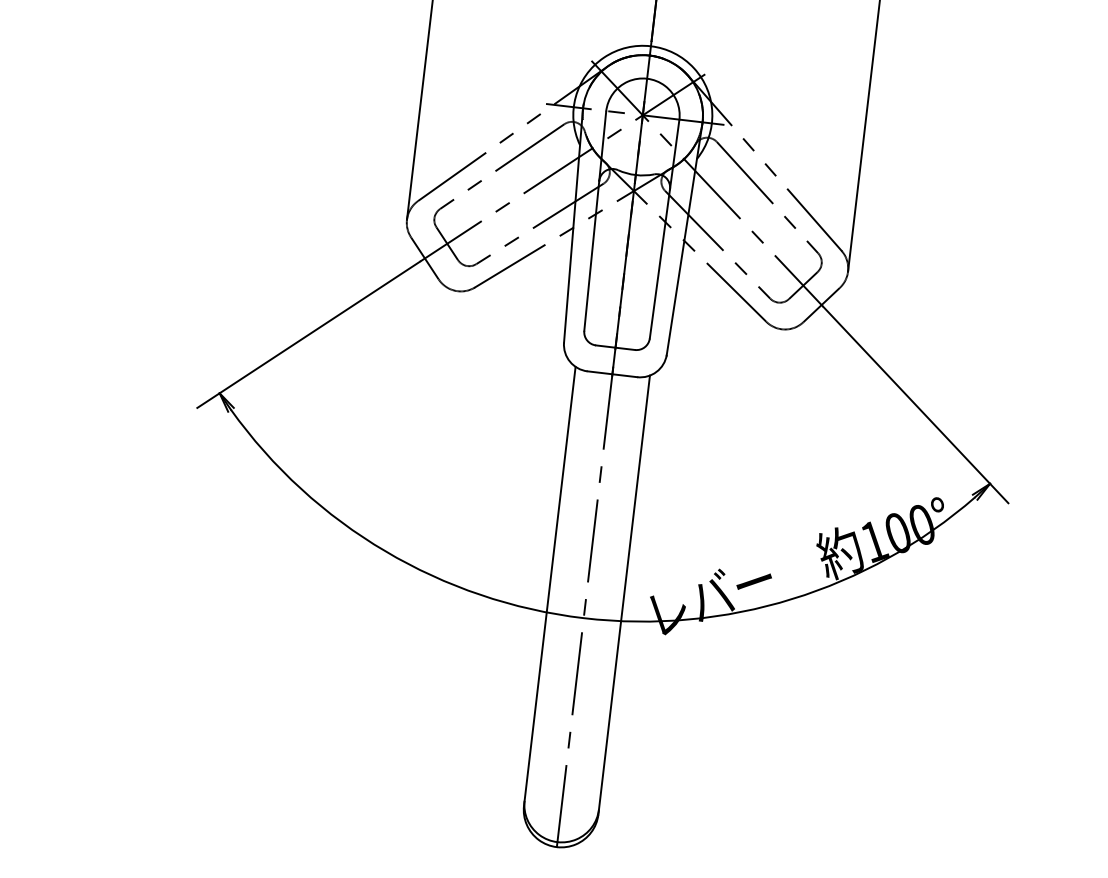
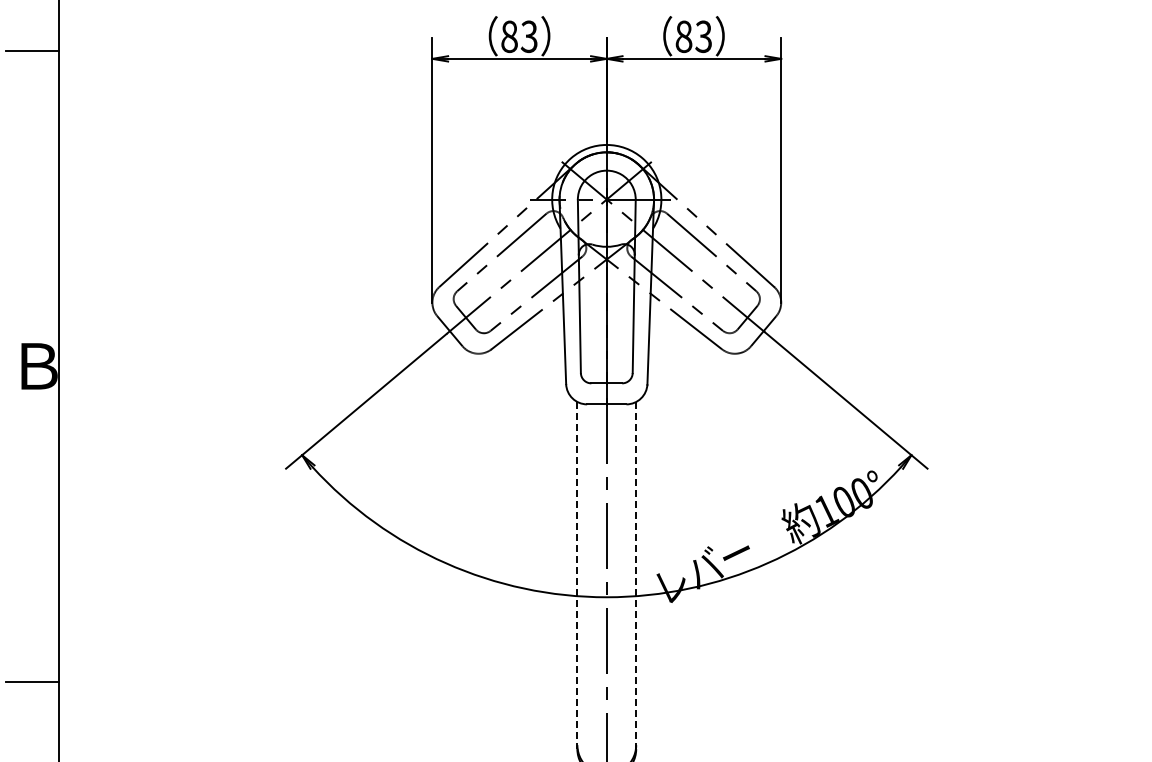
line: (549, 586) -> (577, 575), solid -> dashed
line: (624, 595) -> (636, 575), solid -> dashed

